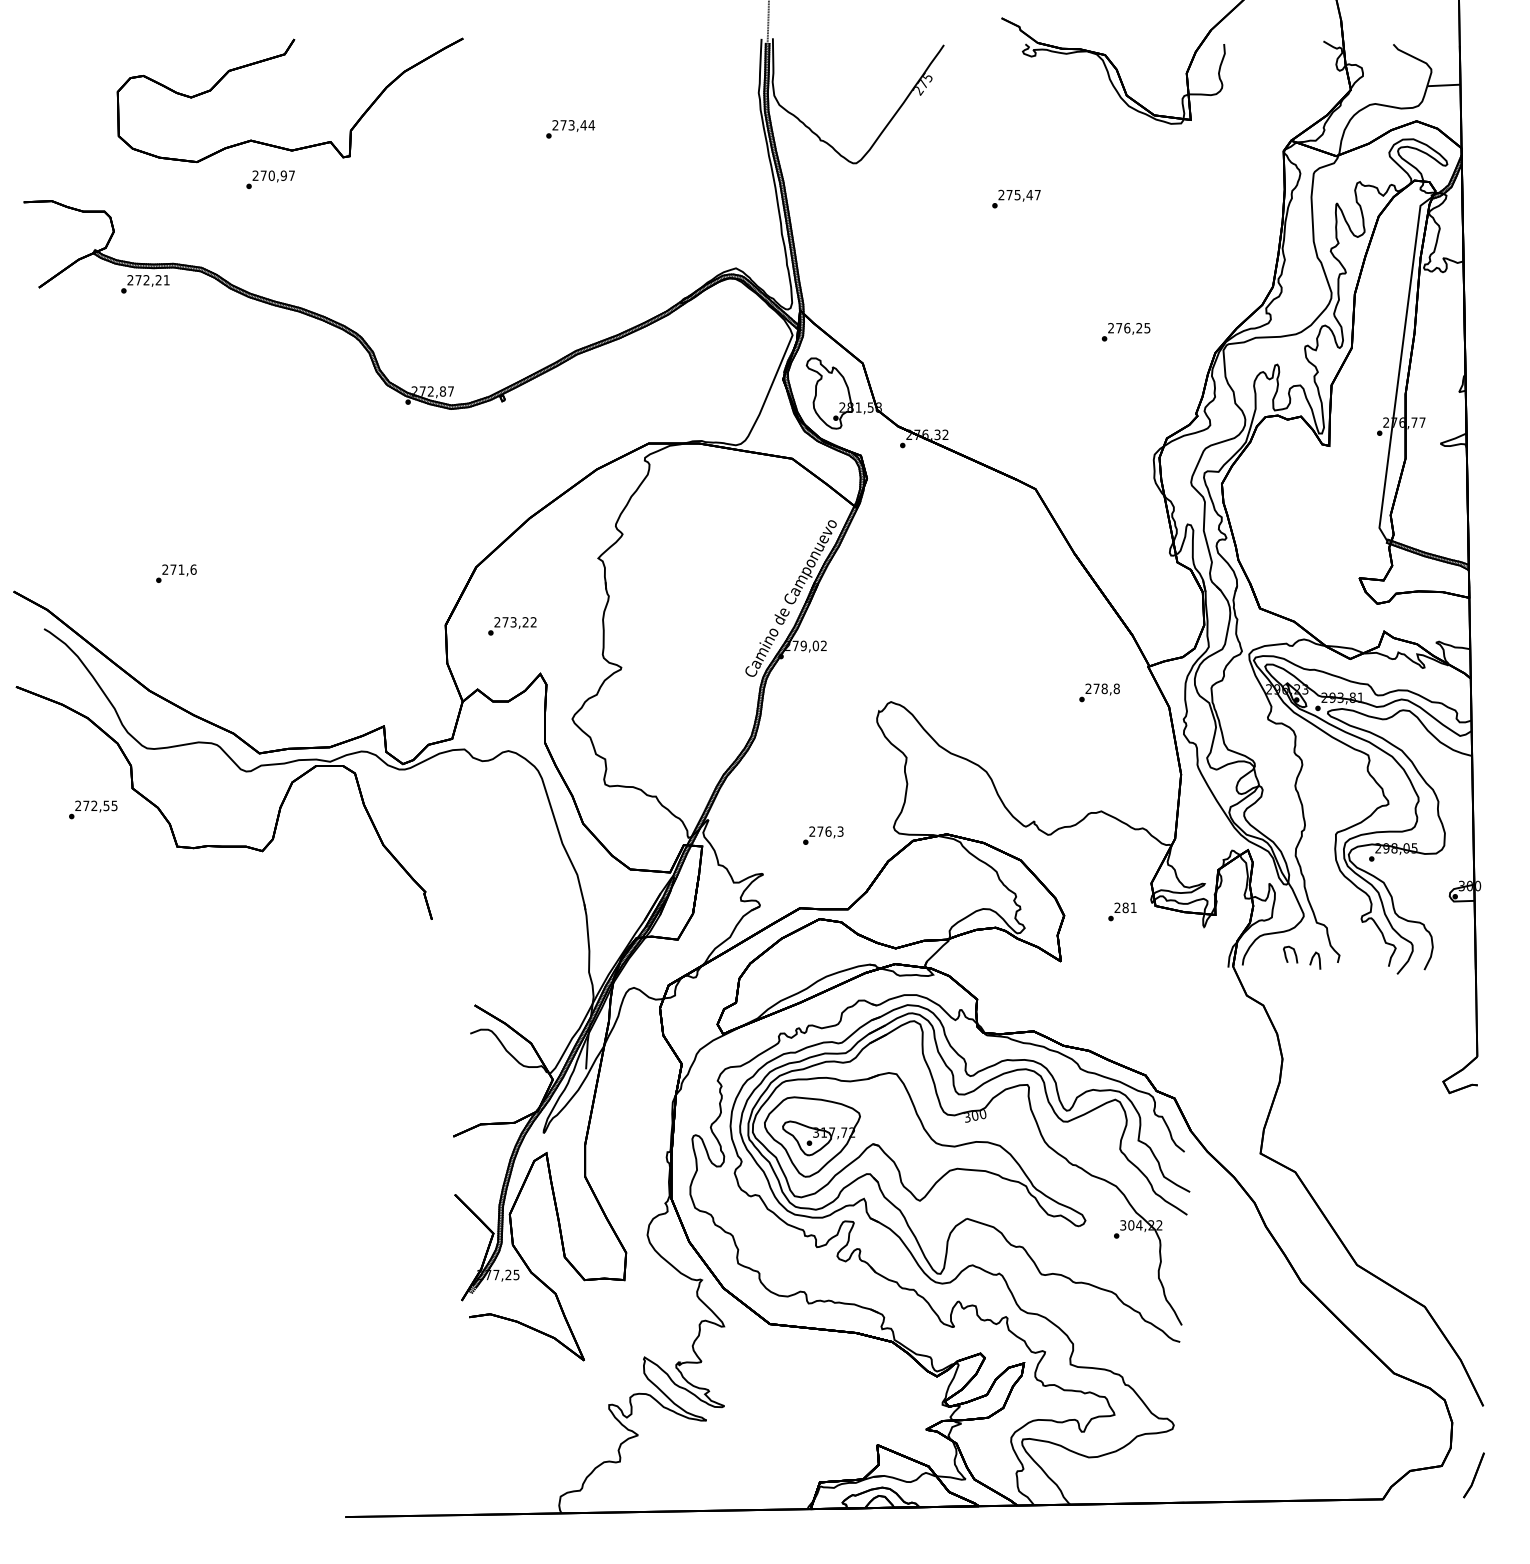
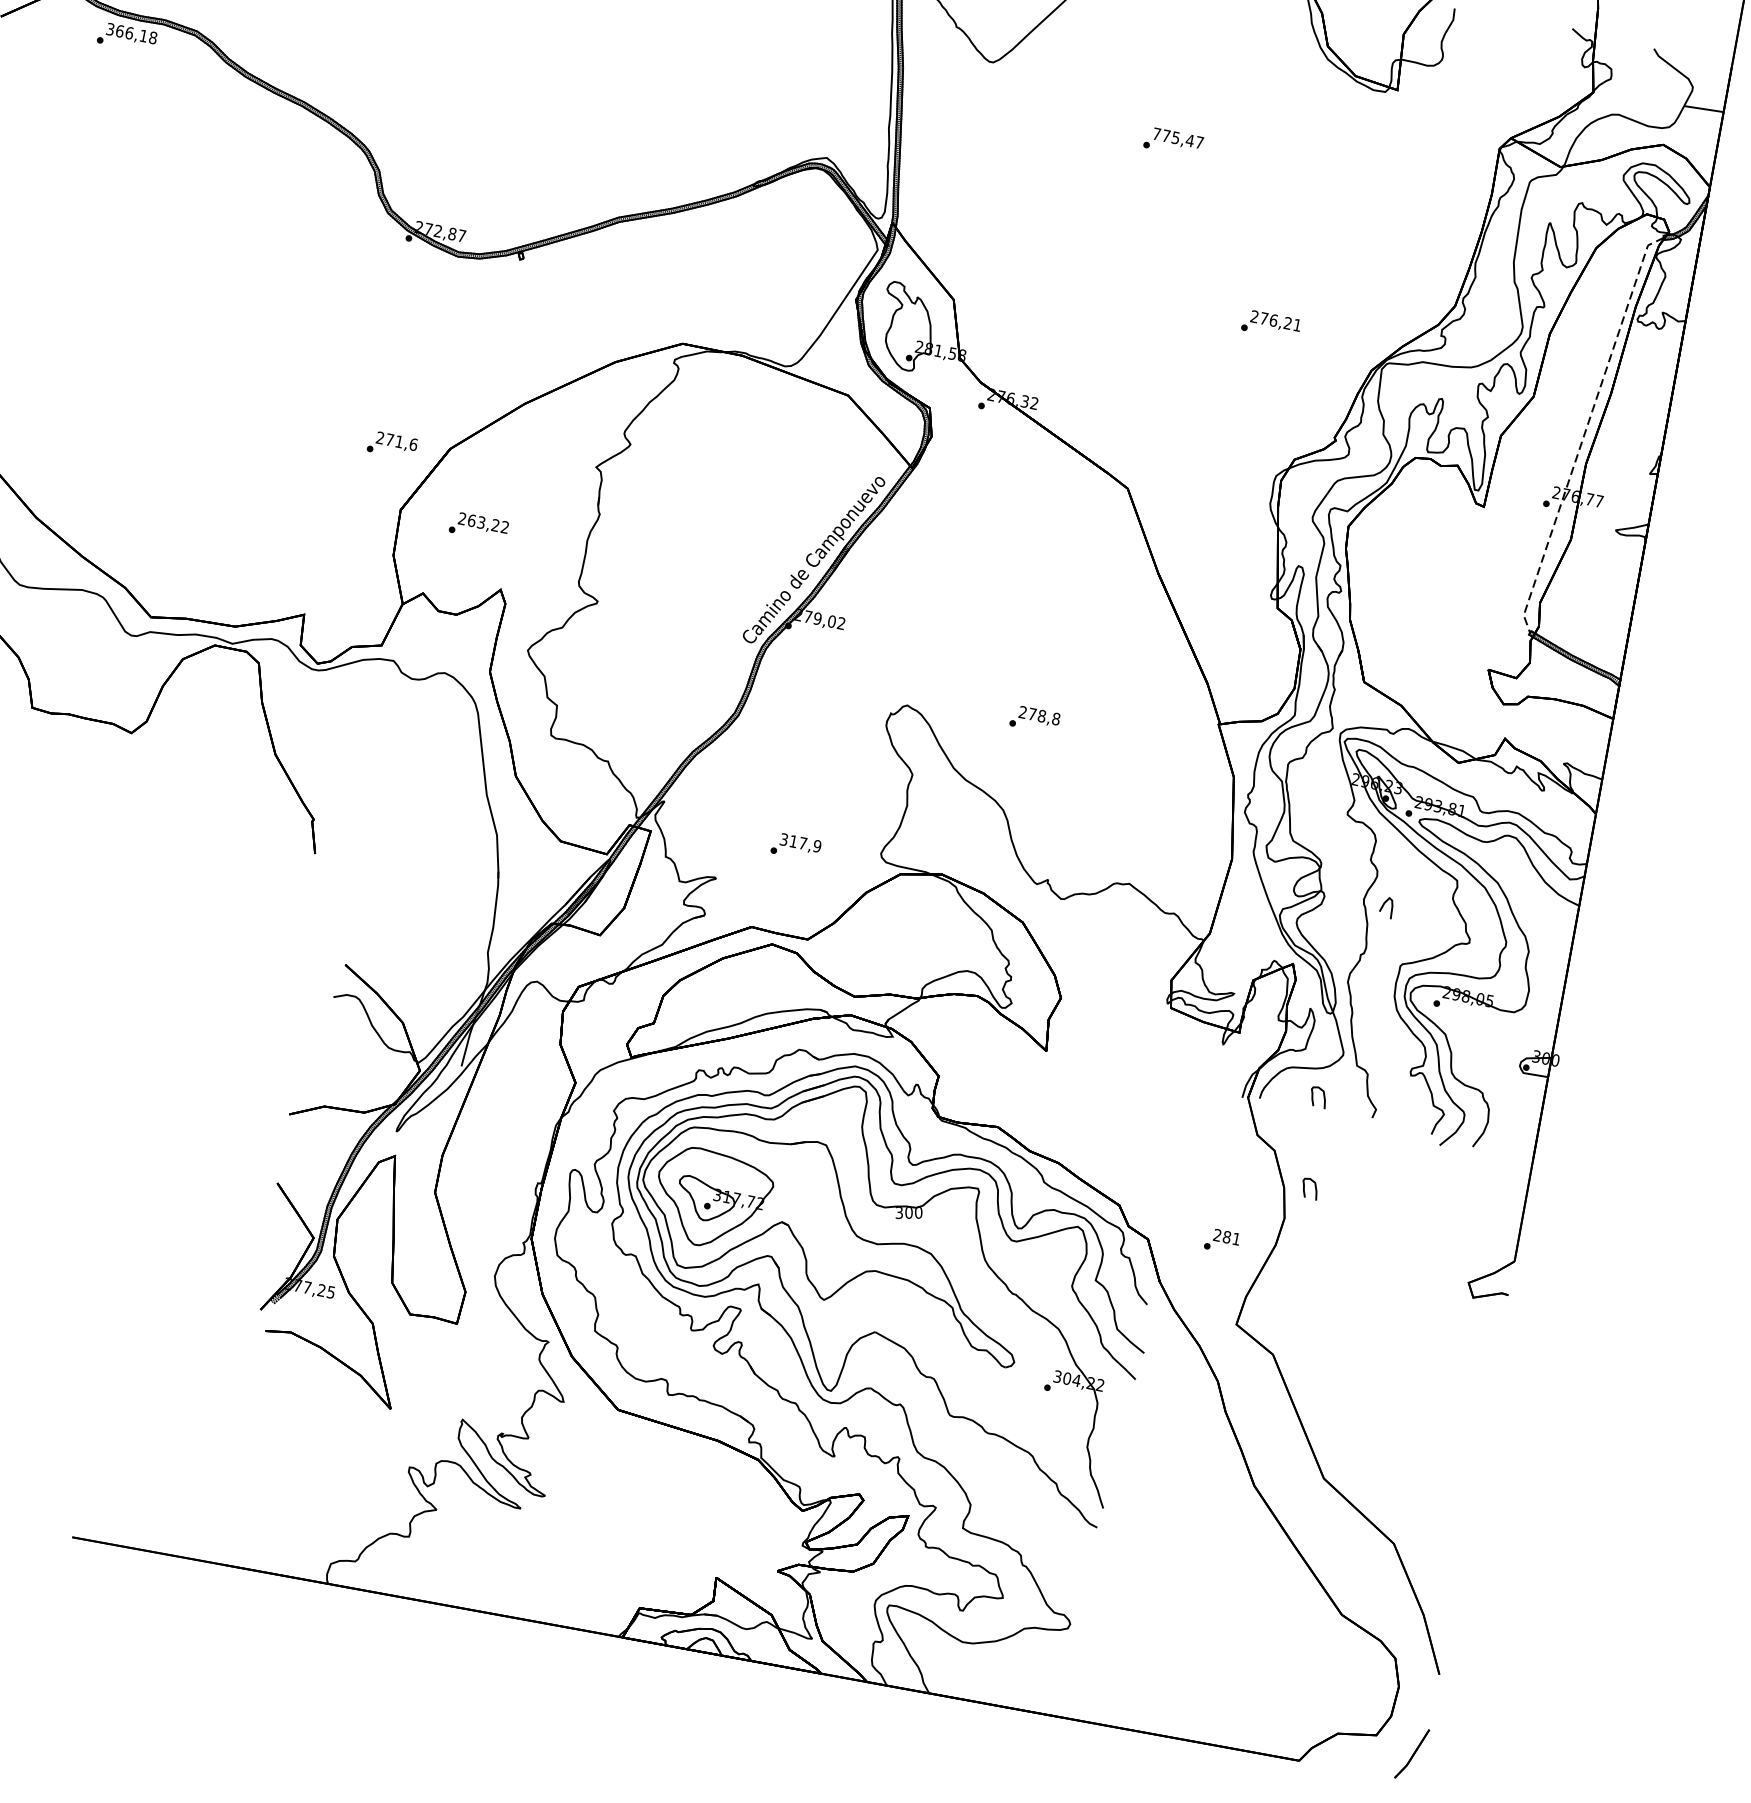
text: (1001, 194) -> (1156, 133), 275,47 -> 775,47
text: (148, 280) -> (131, 33), 272,21 -> 366,18
text: (1147, 328) -> (1297, 325), 276,25 -> 276,21
line: (1399, 367) -> (1585, 430), solid -> dashed
text: (176, 573) -> (392, 445), moved
text: (505, 622) -> (471, 520), 273,22 -> 263,22
text: (1099, 692) -> (1035, 719), moved
text: (826, 831) -> (800, 842), 276,3 -> 317,9
text: (1122, 911) -> (1222, 1240), moved
curve: (1313, 958) -> (1385, 904), moved
curve: (1294, 1030) -> (1305, 1187), added

